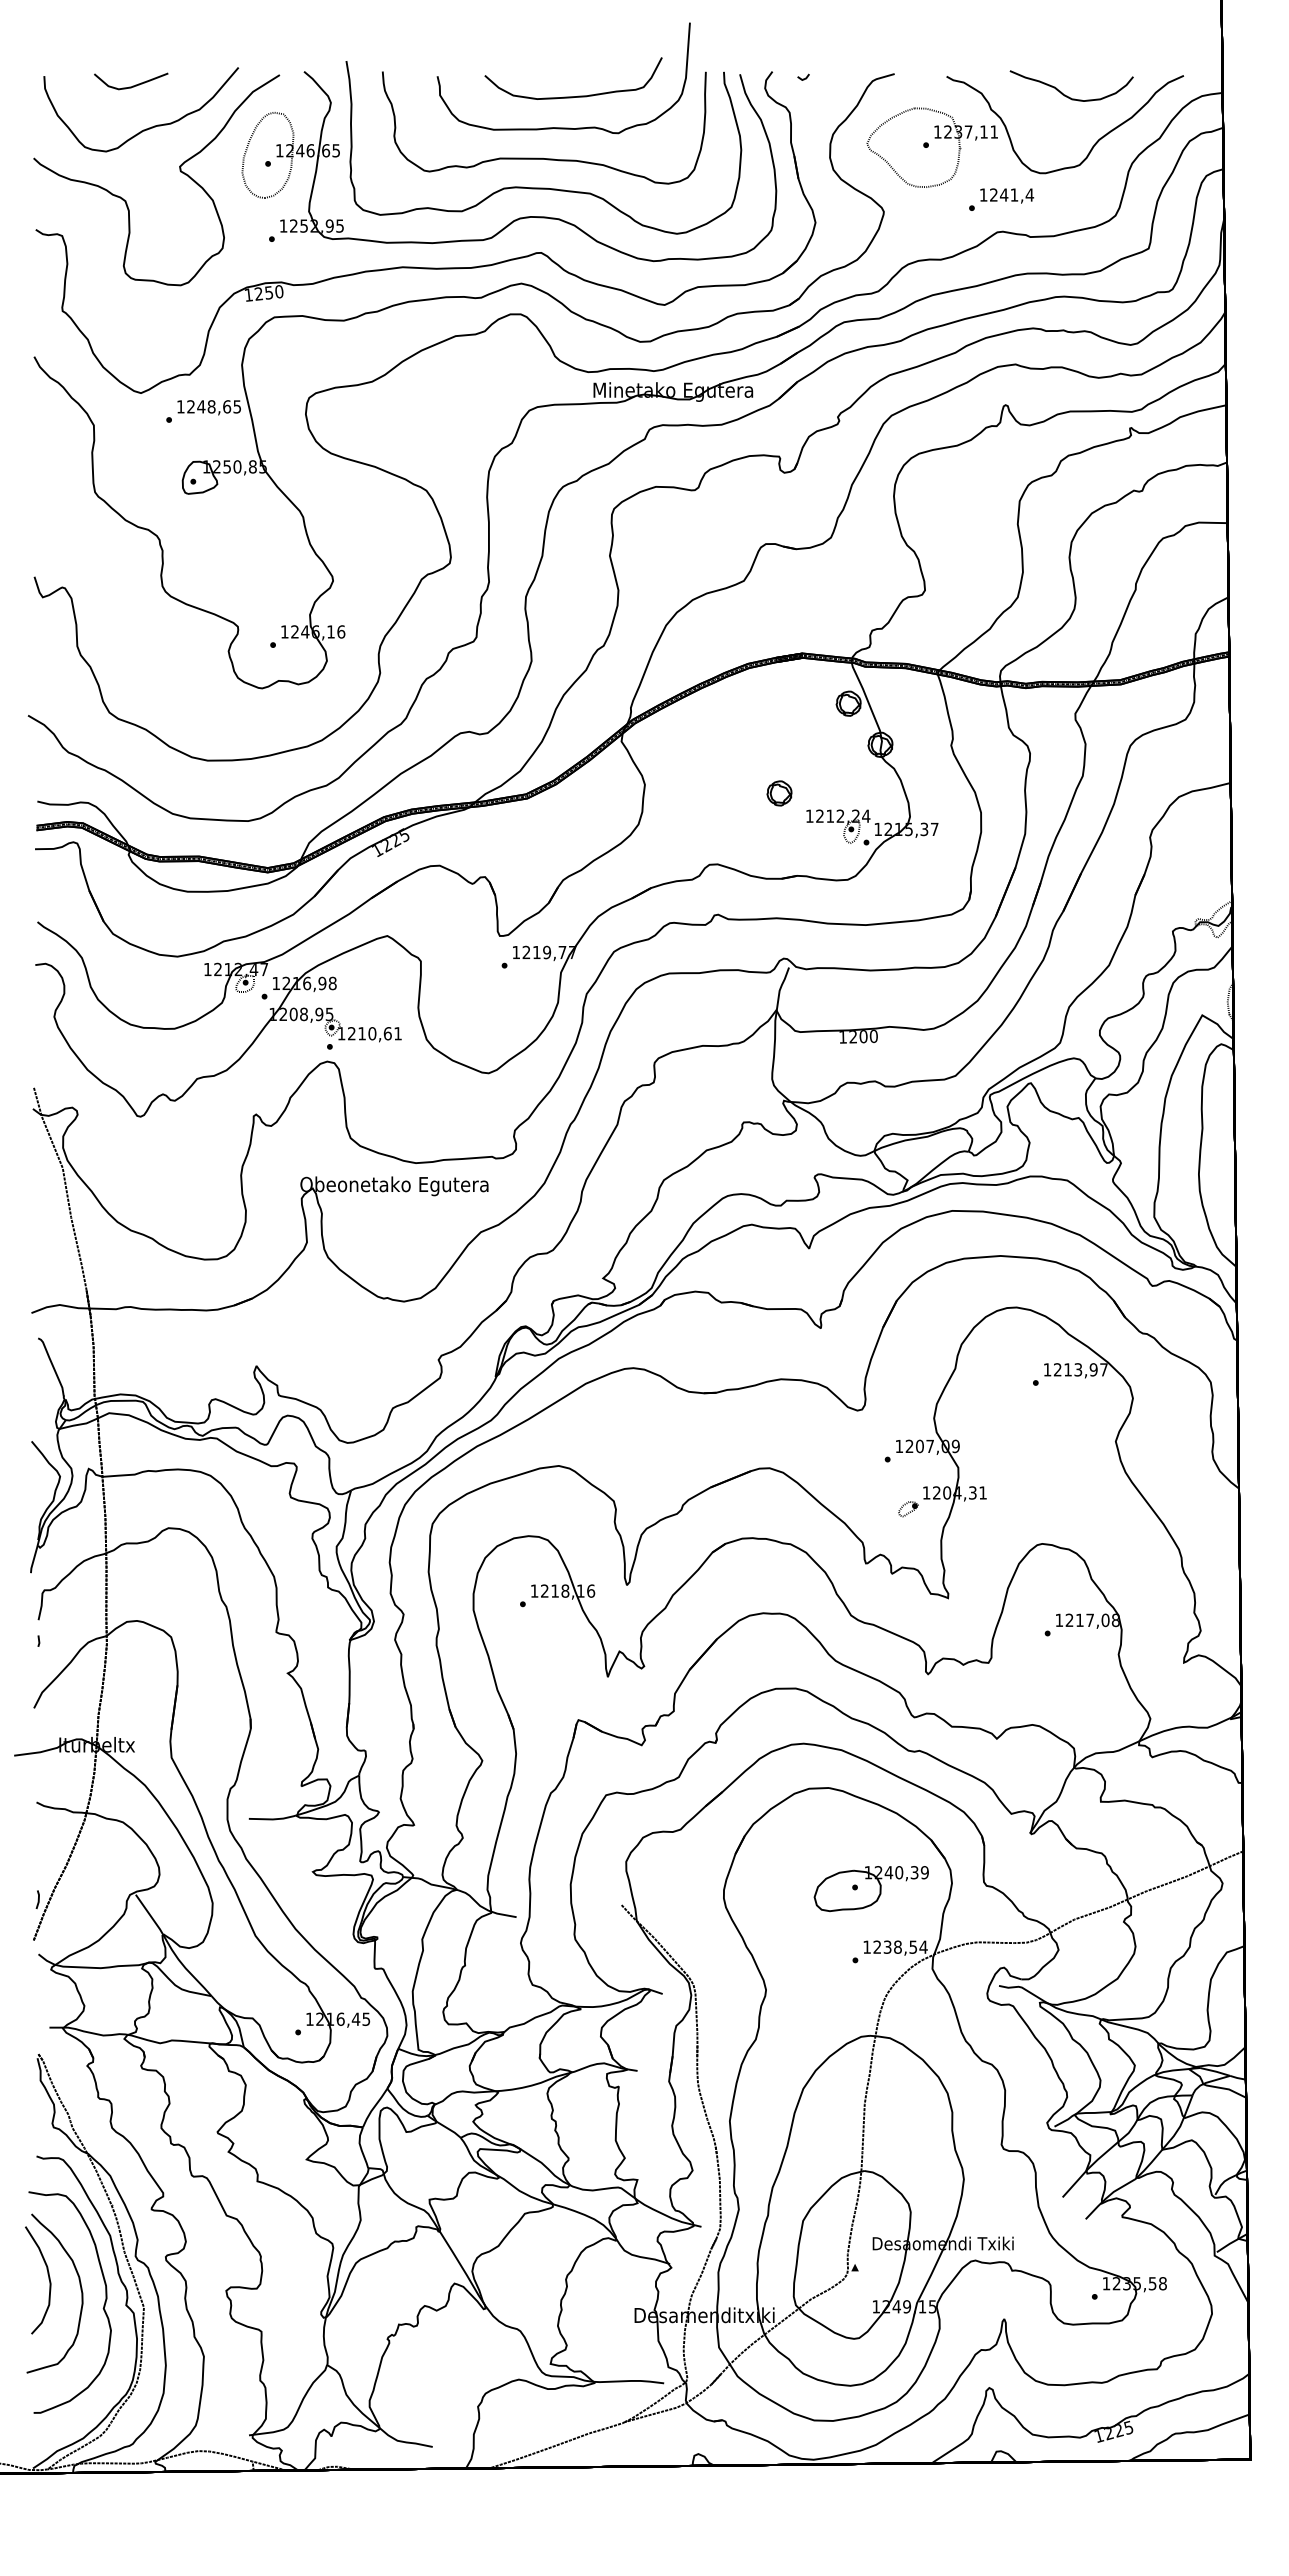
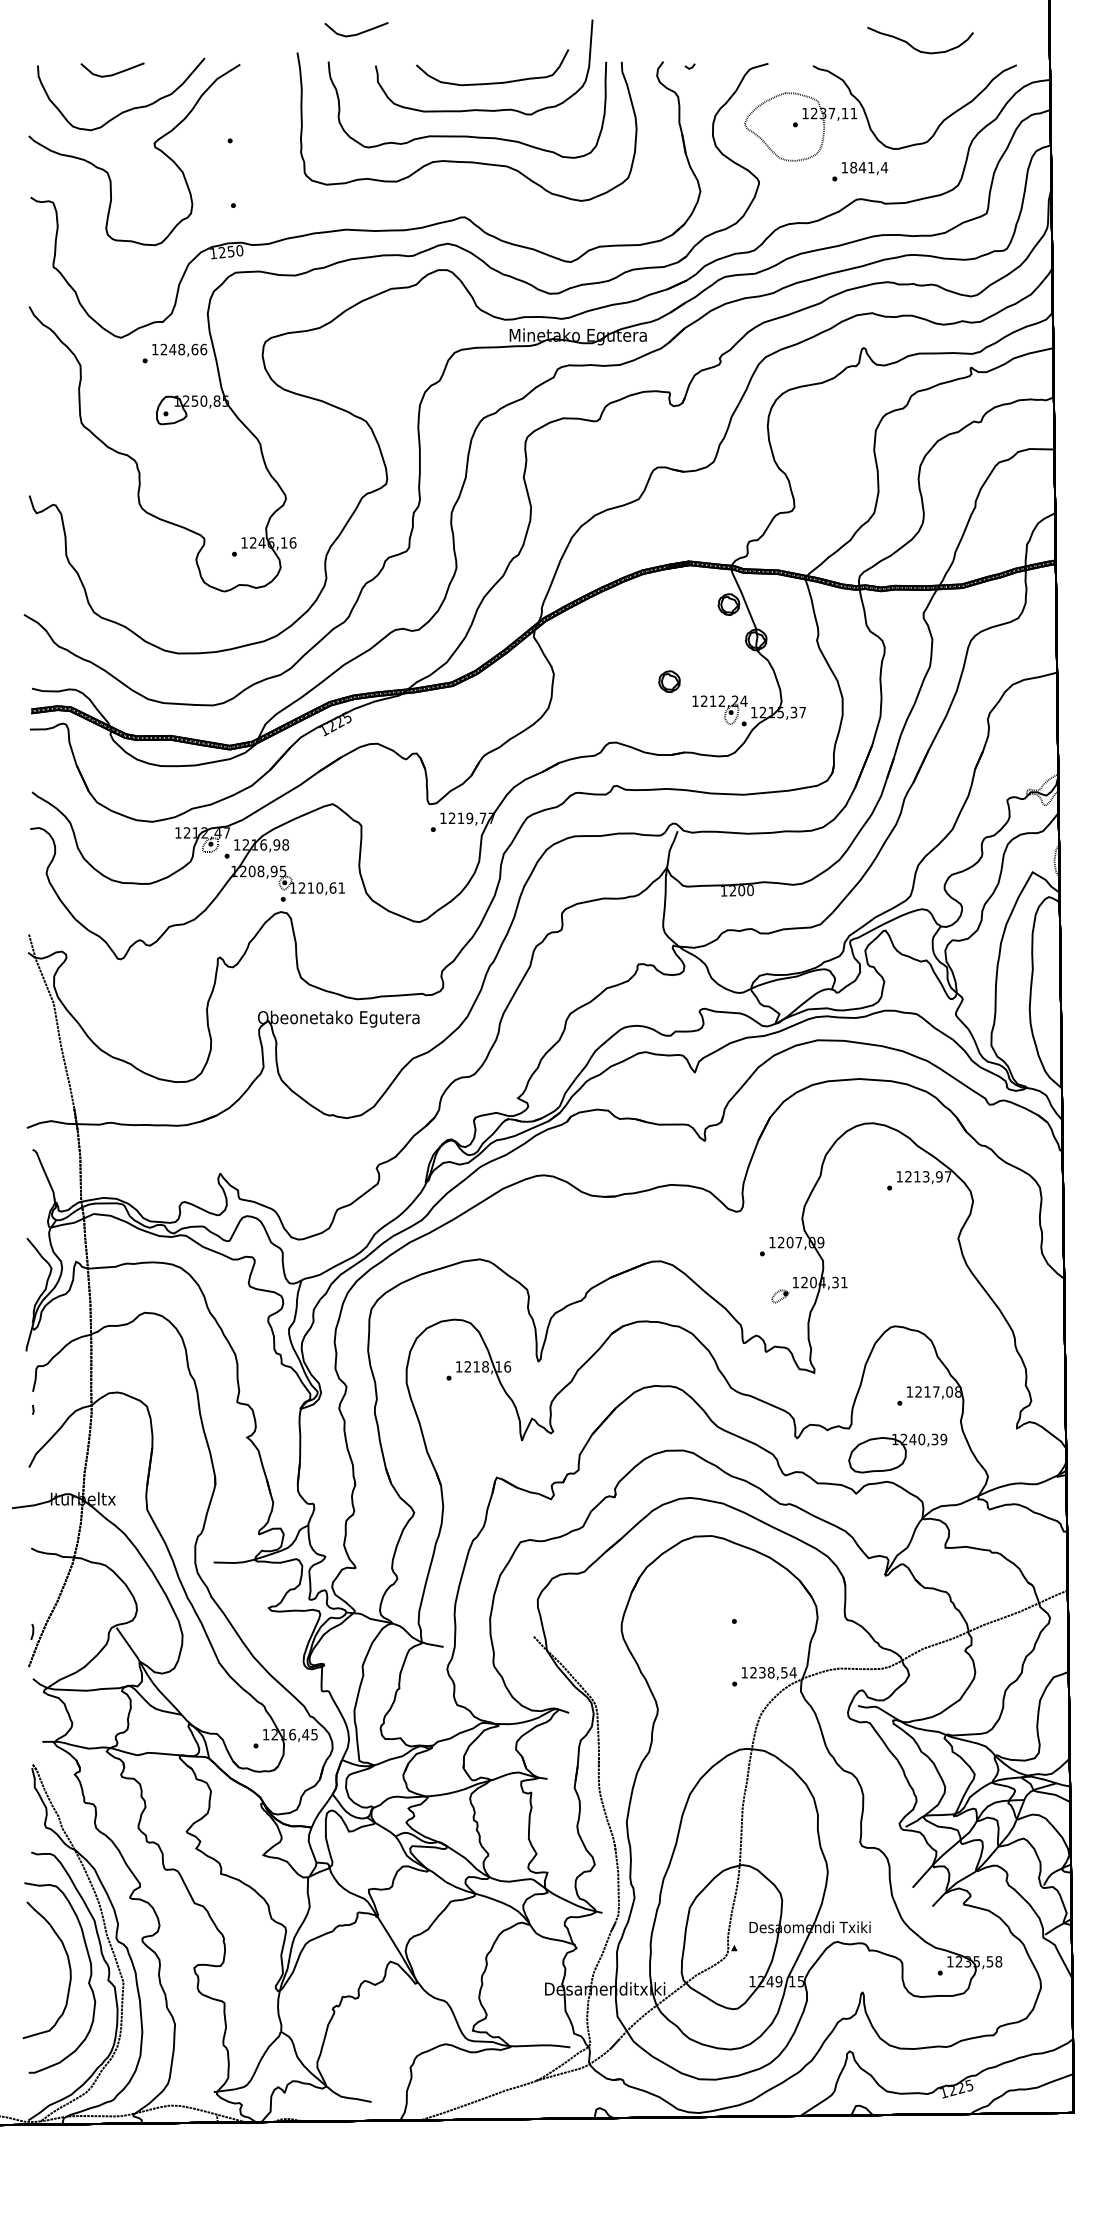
curve: (416, 38) -> (357, 33), added
curve: (1067, 95) -> (916, 48), moved
text: (993, 194) -> (853, 167), 1241,4 -> 1841,4
part: (519, 217) -> (446, 186), removed
text: (237, 406) -> (203, 349), 1248,65 -> 1248,66
part: (870, 1889) -> (897, 1453), moved
curve: (48, 2279) -> (41, 1958), removed

